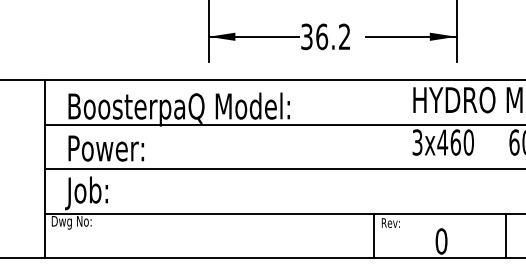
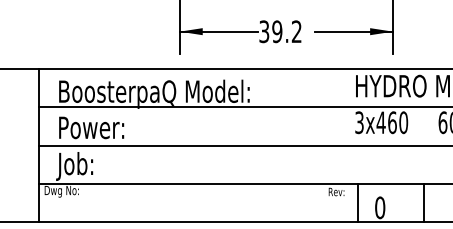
text: (322, 36) -> (277, 31), 36.2 -> 39.2
line: (373, 235) -> (357, 202), moved
line: (505, 235) -> (424, 202), moved

